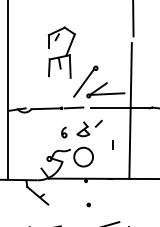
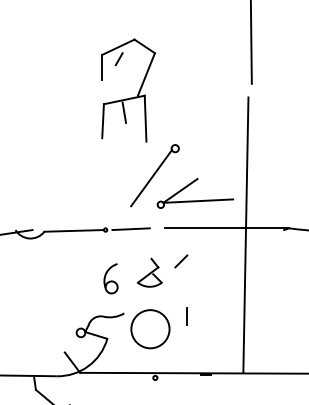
part: (61, 52) -> (127, 90), moved
part: (64, 132) -> (111, 279), size x1.43
line: (112, 144) -> (186, 315), moved

